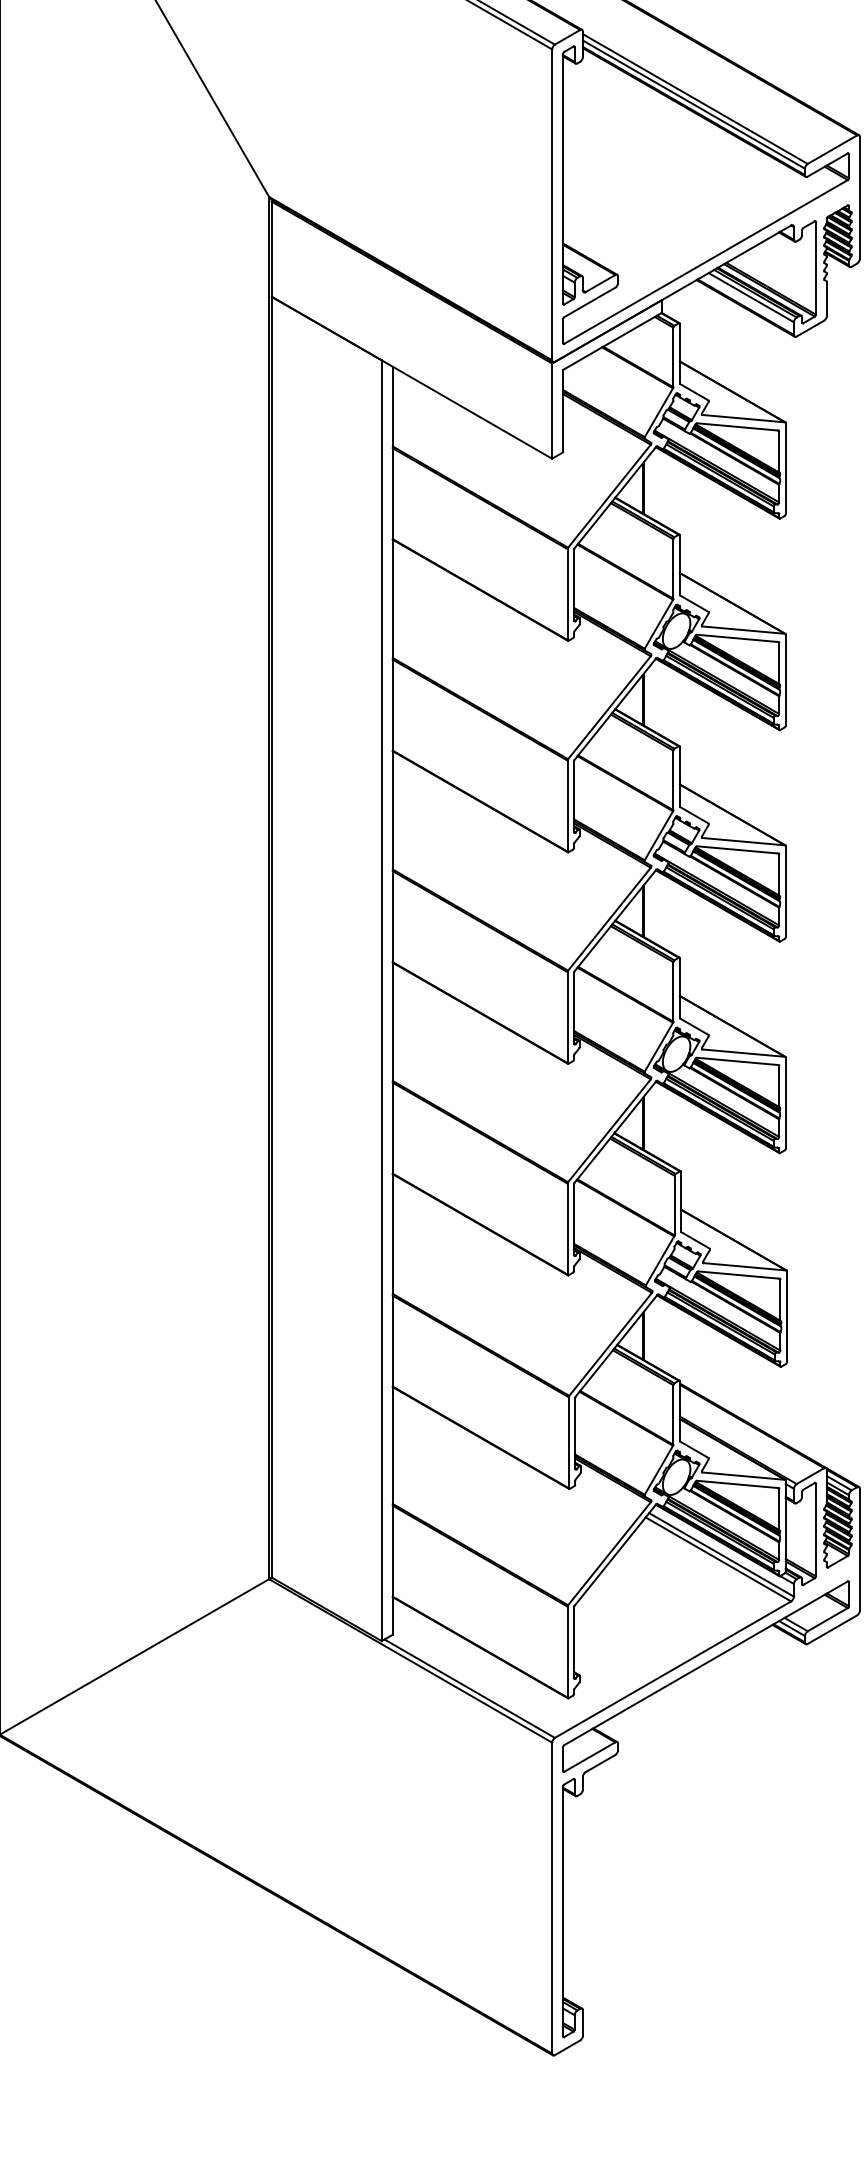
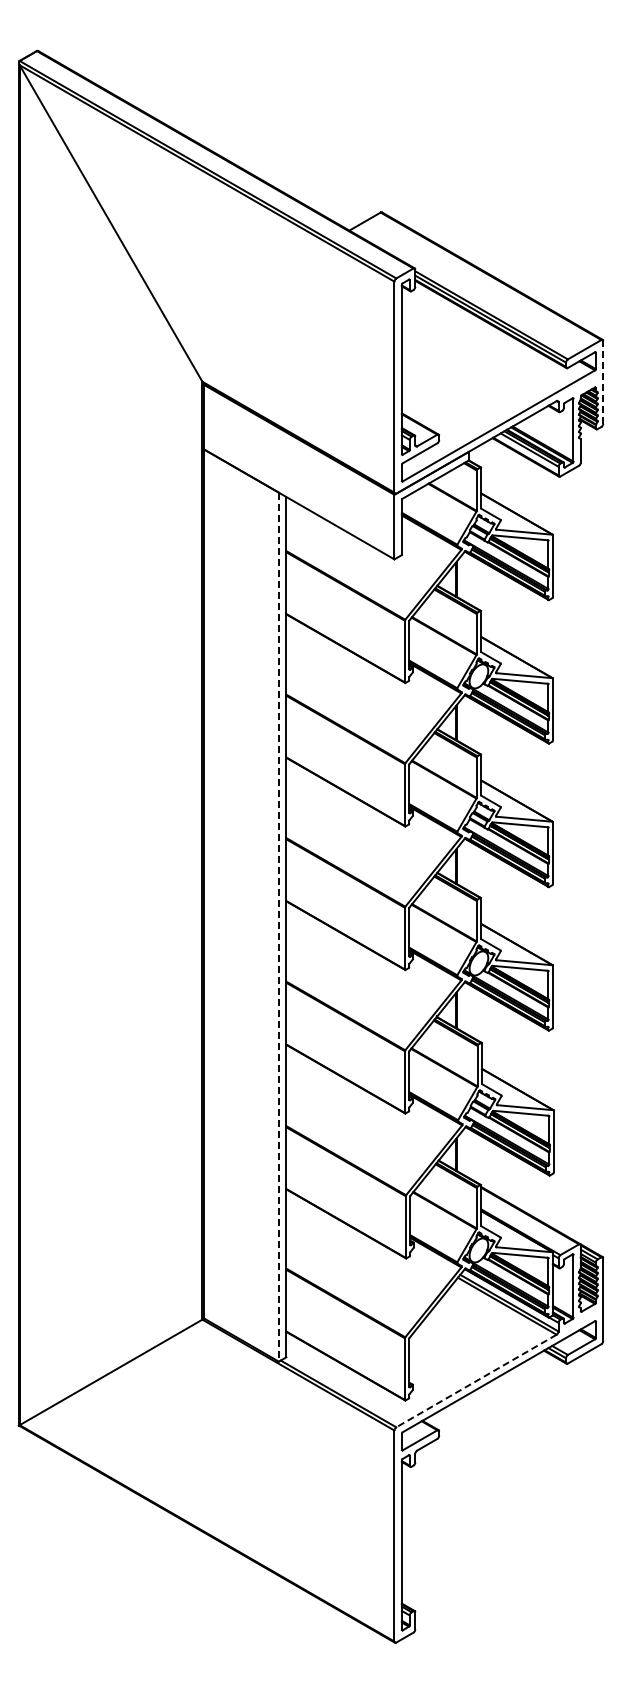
line: (860, 196) -> (603, 381), solid -> dashed
line: (381, 1001) -> (278, 927), solid -> dashed
line: (673, 1670) -> (476, 1381), solid -> dashed

